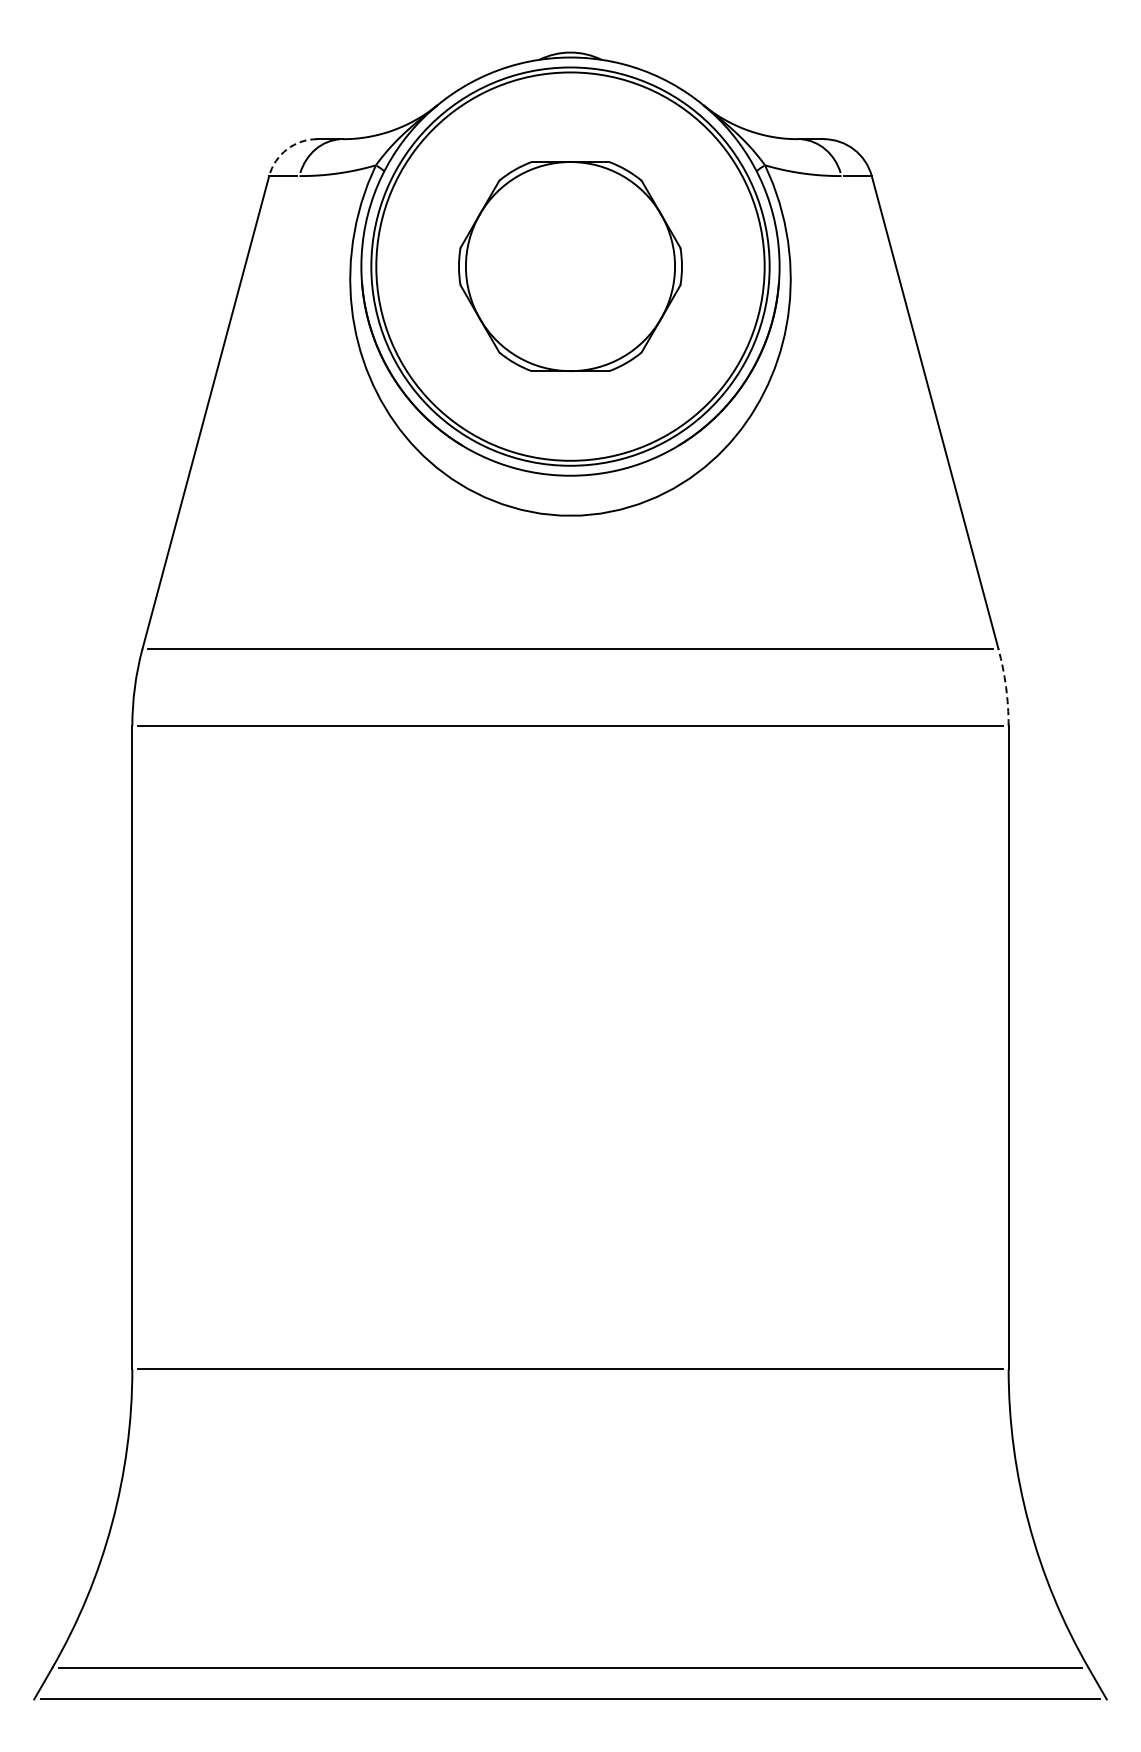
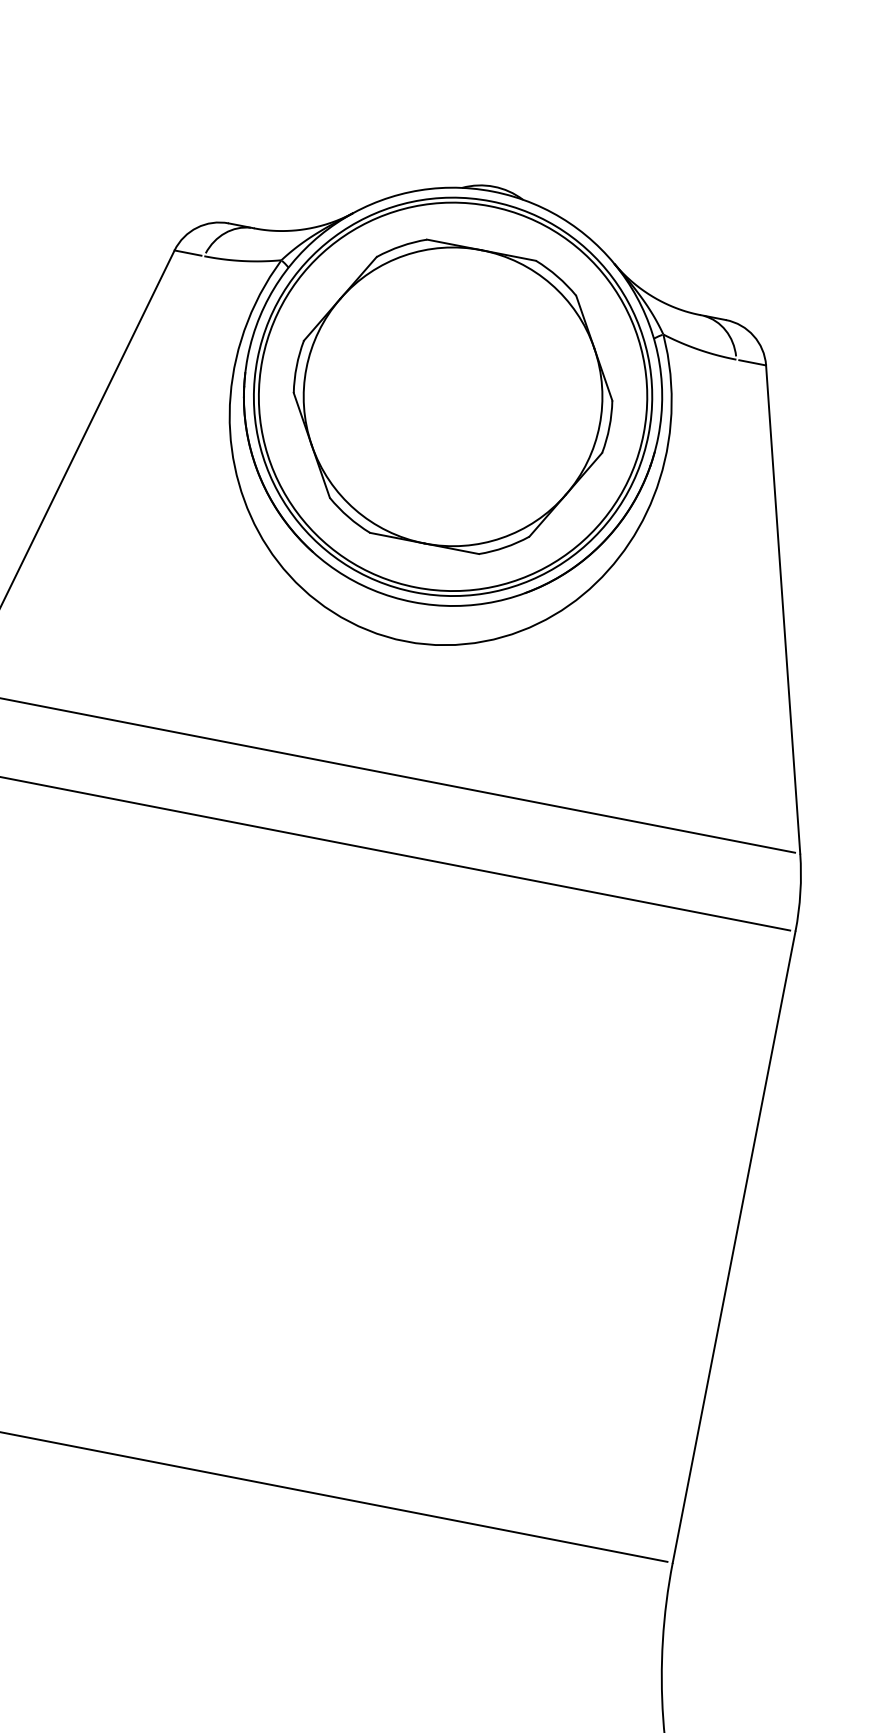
arc: (287, 149) -> (197, 227), dashed -> solid
part: (570, 266) -> (453, 396), size x1.43
arc: (1006, 687) -> (800, 893), dashed -> solid

